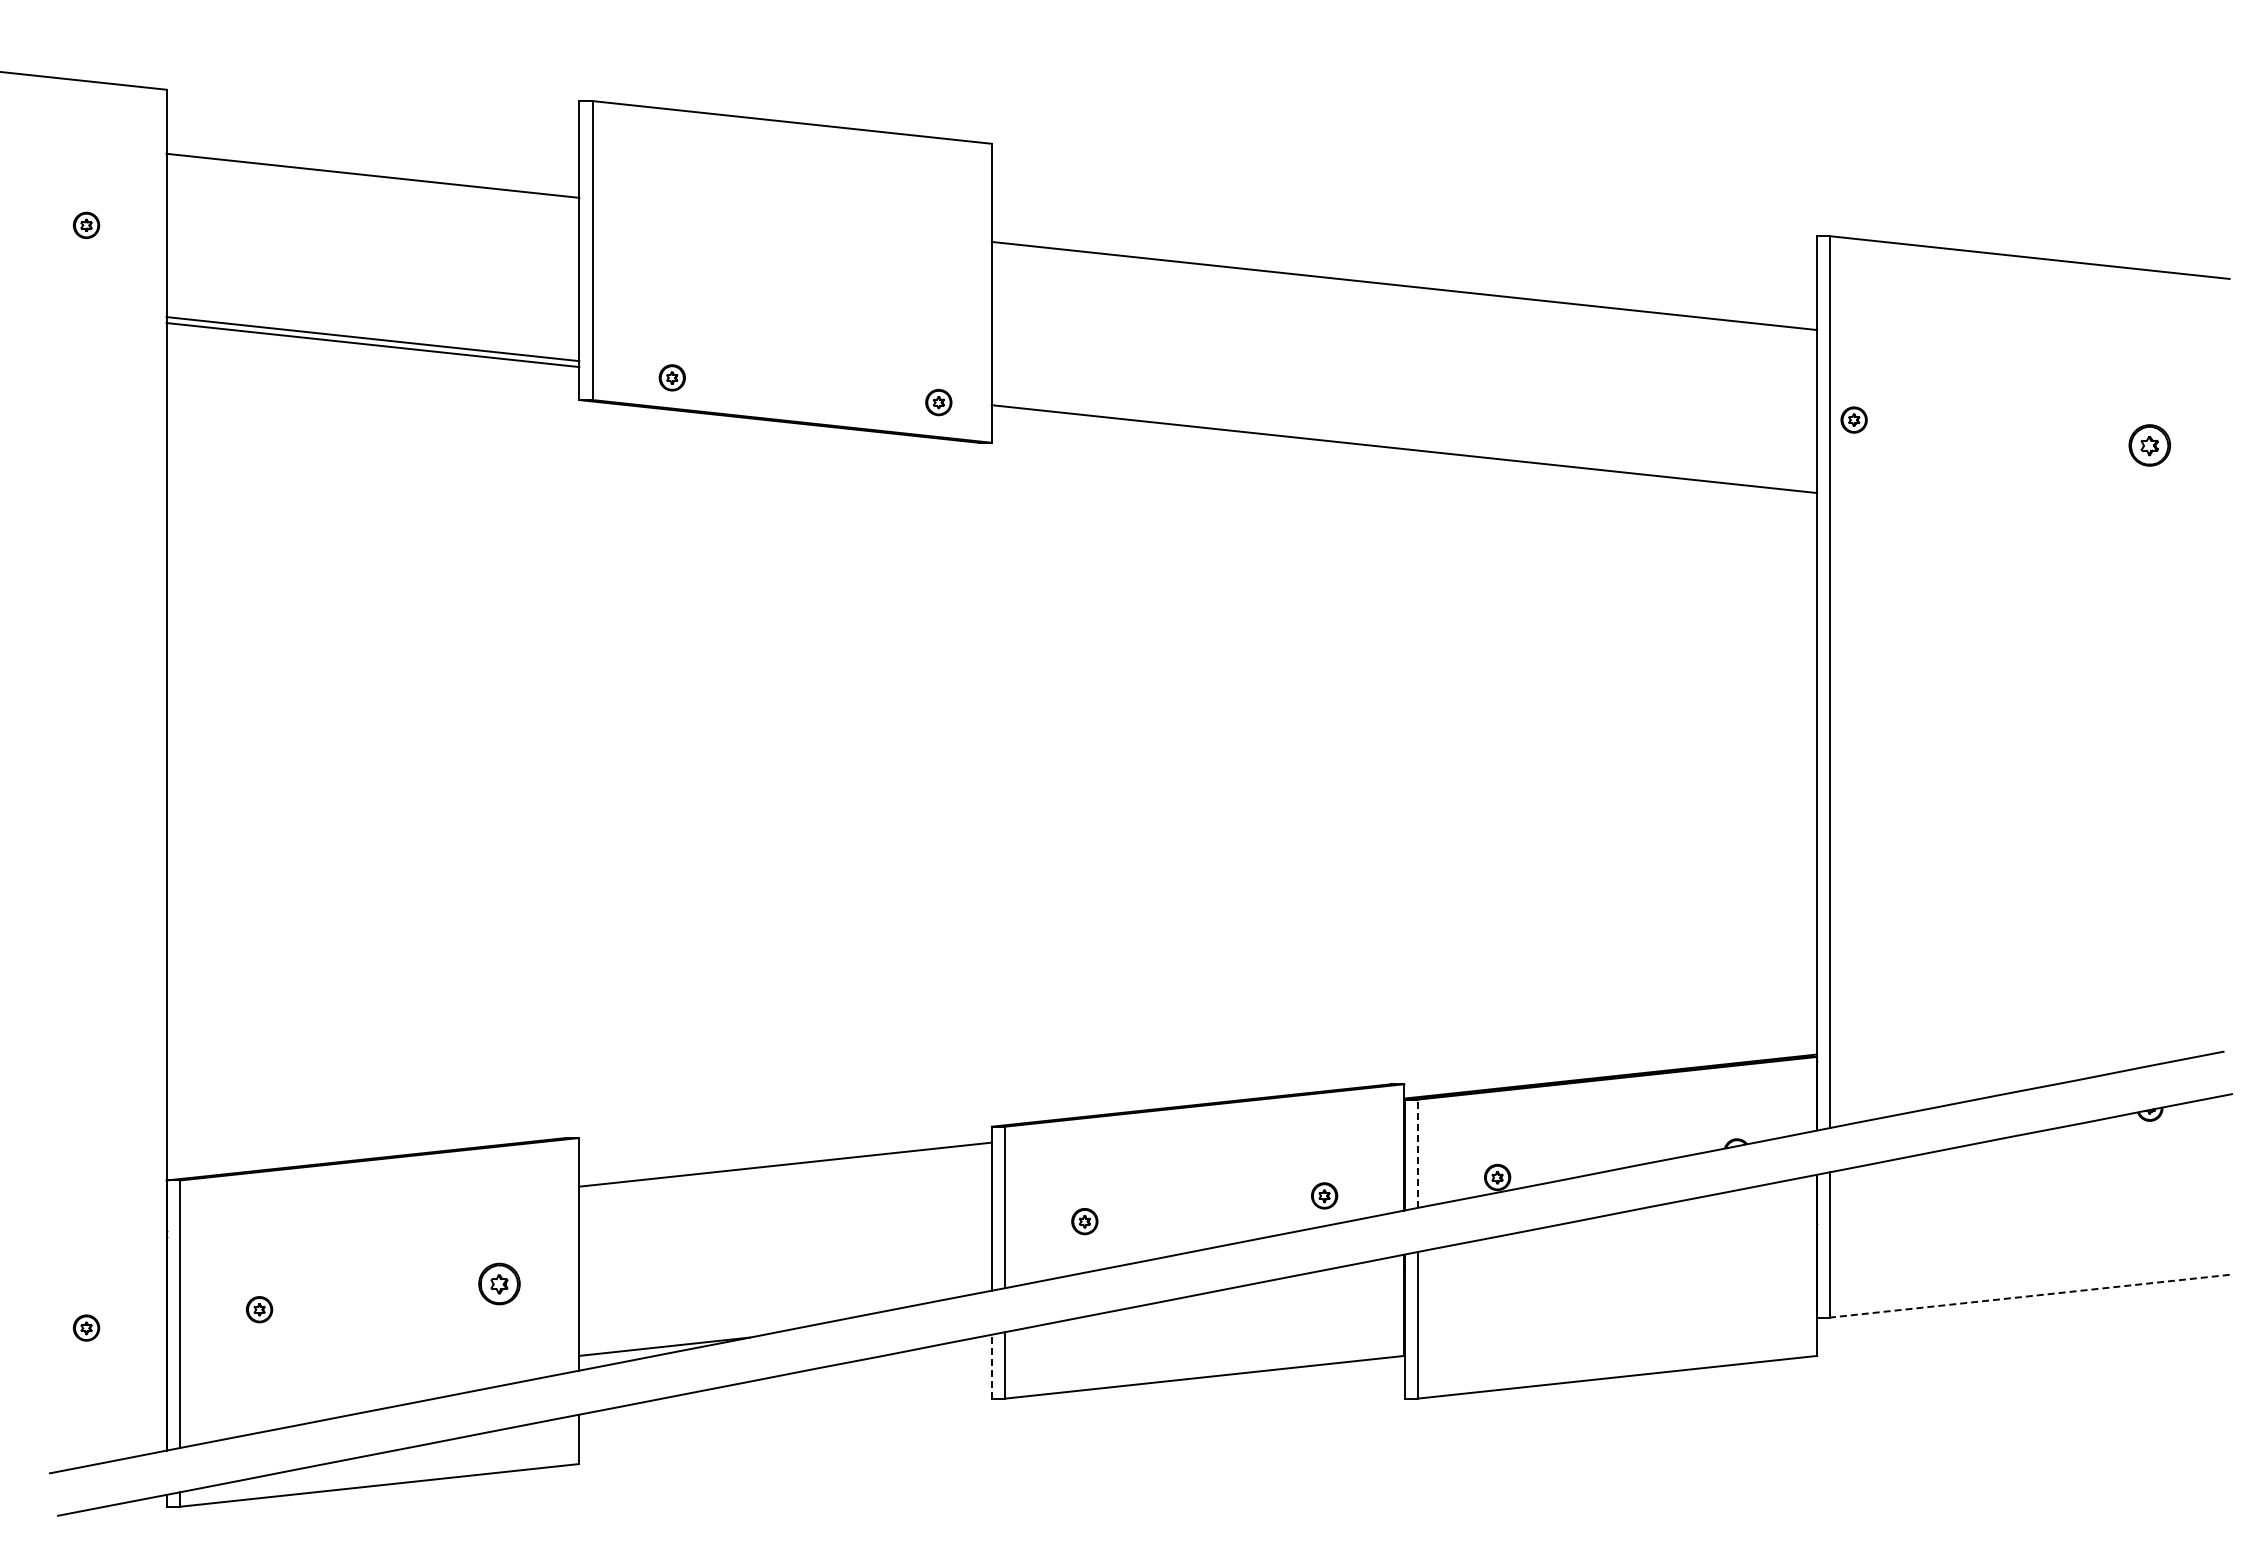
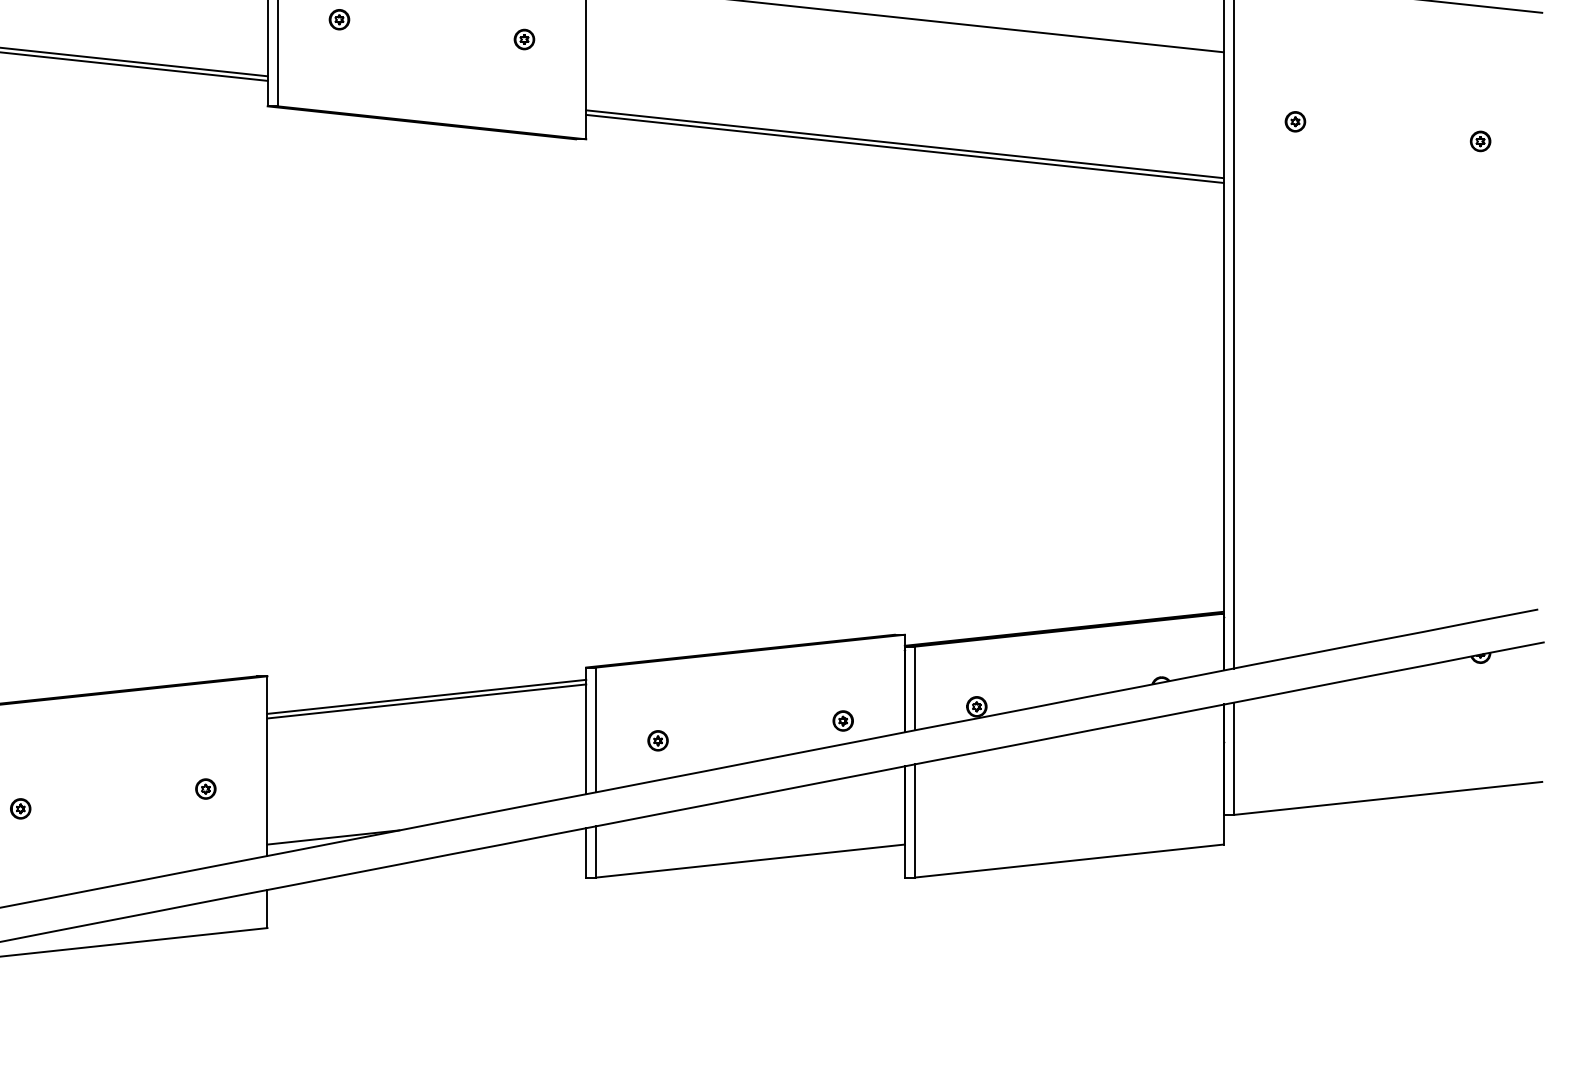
part: (671, 377) -> (338, 19), moved
part: (938, 402) -> (524, 39), moved
part: (1853, 419) -> (1294, 121), moved
part: (2149, 445) -> (1480, 141), size x0.62
line: (1404, 455) -> (904, 149), added
line: (1417, 1153) -> (914, 688), dashed -> solid
line: (785, 1170) -> (426, 701), added
part: (498, 1283) -> (205, 788), size x0.62
line: (2030, 1296) -> (1388, 798), dashed -> solid
line: (991, 1366) -> (585, 852), dashed -> solid

